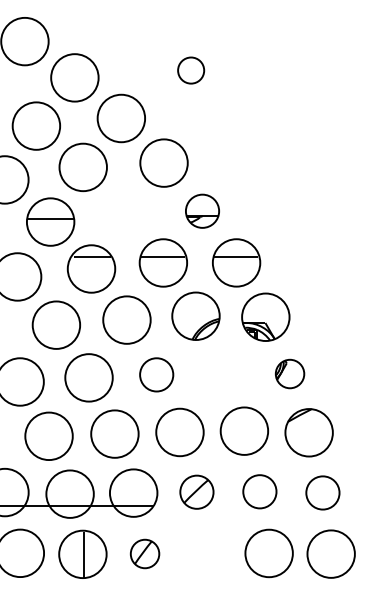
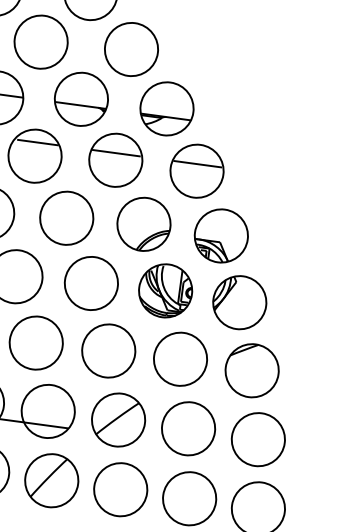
part: (202, 210) -> (167, 107), size x1.43
part: (125, 212) -> (81, 98), added
part: (222, 372) -> (164, 290), added
part: (289, 373) -> (239, 301), size x1.67
part: (156, 374) -> (91, 283), size x1.43
part: (196, 491) -> (118, 419), size x1.43
part: (259, 491) -> (188, 428), size x1.43
part: (322, 492) -> (258, 439), size x1.43
part: (144, 553) -> (51, 480), size x1.67
part: (206, 553) -> (120, 489), added

